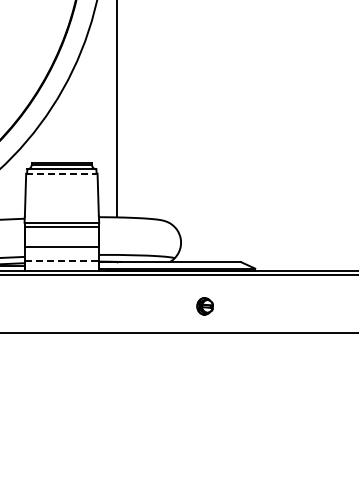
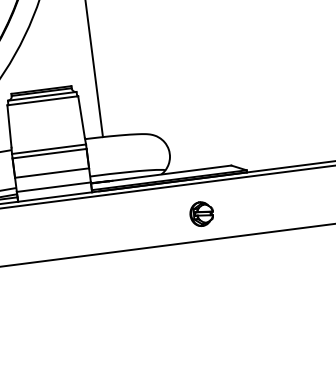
line: (61, 173) -> (42, 100), dashed -> solid
line: (62, 260) -> (54, 186), dashed -> solid
part: (204, 306) -> (201, 214), size x1.43

